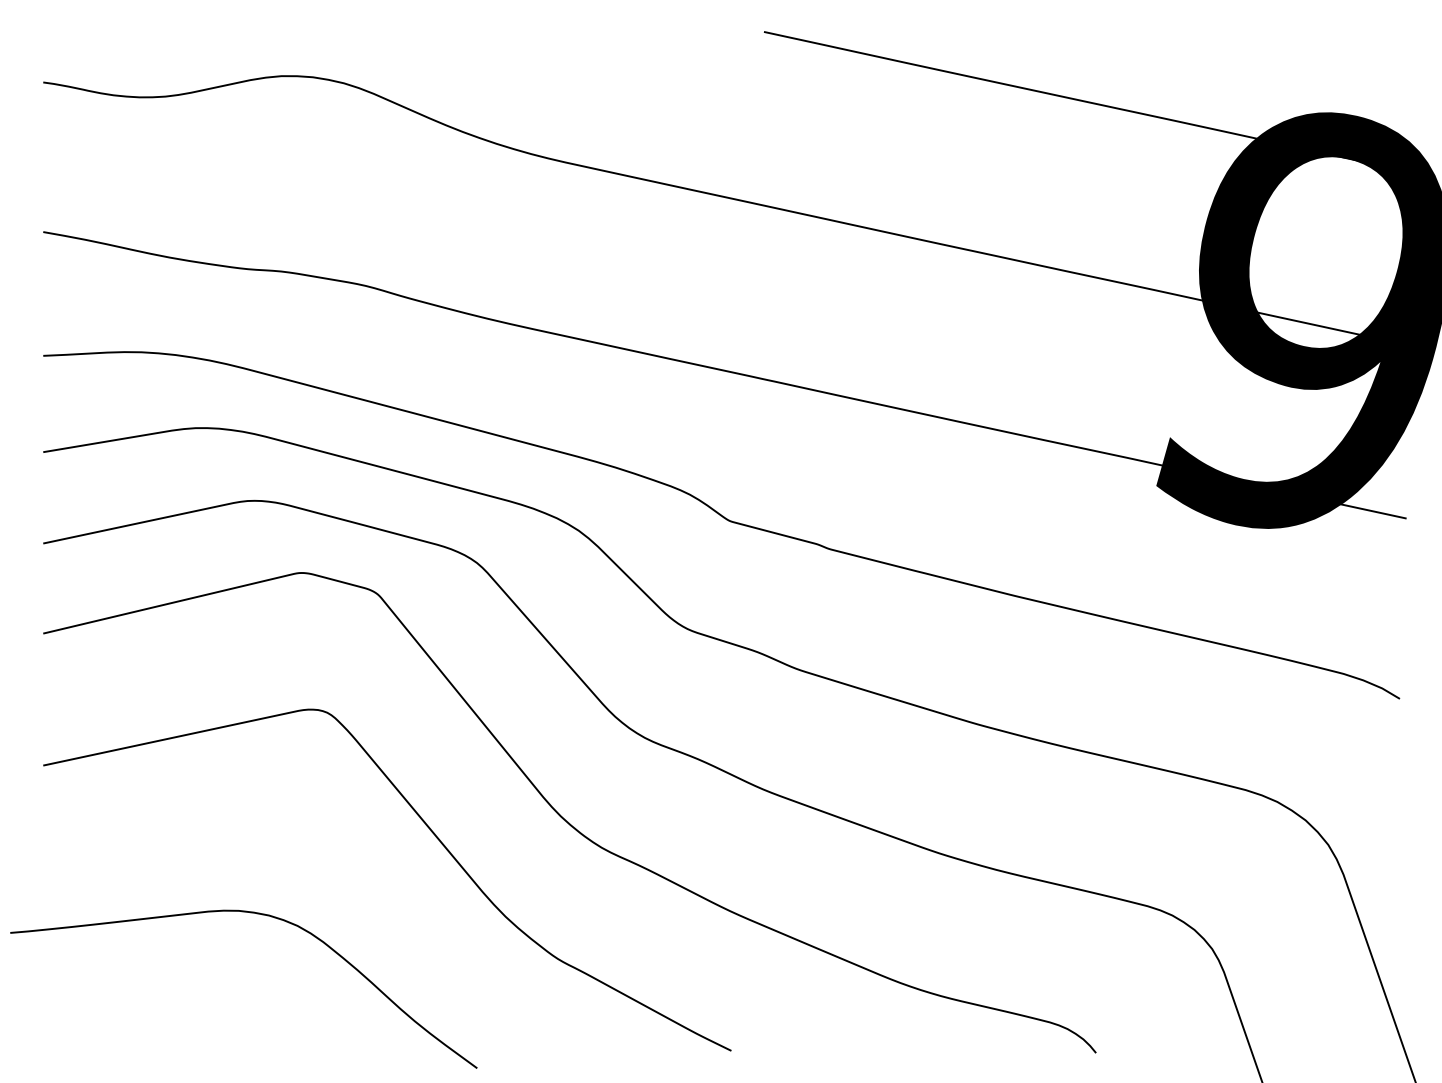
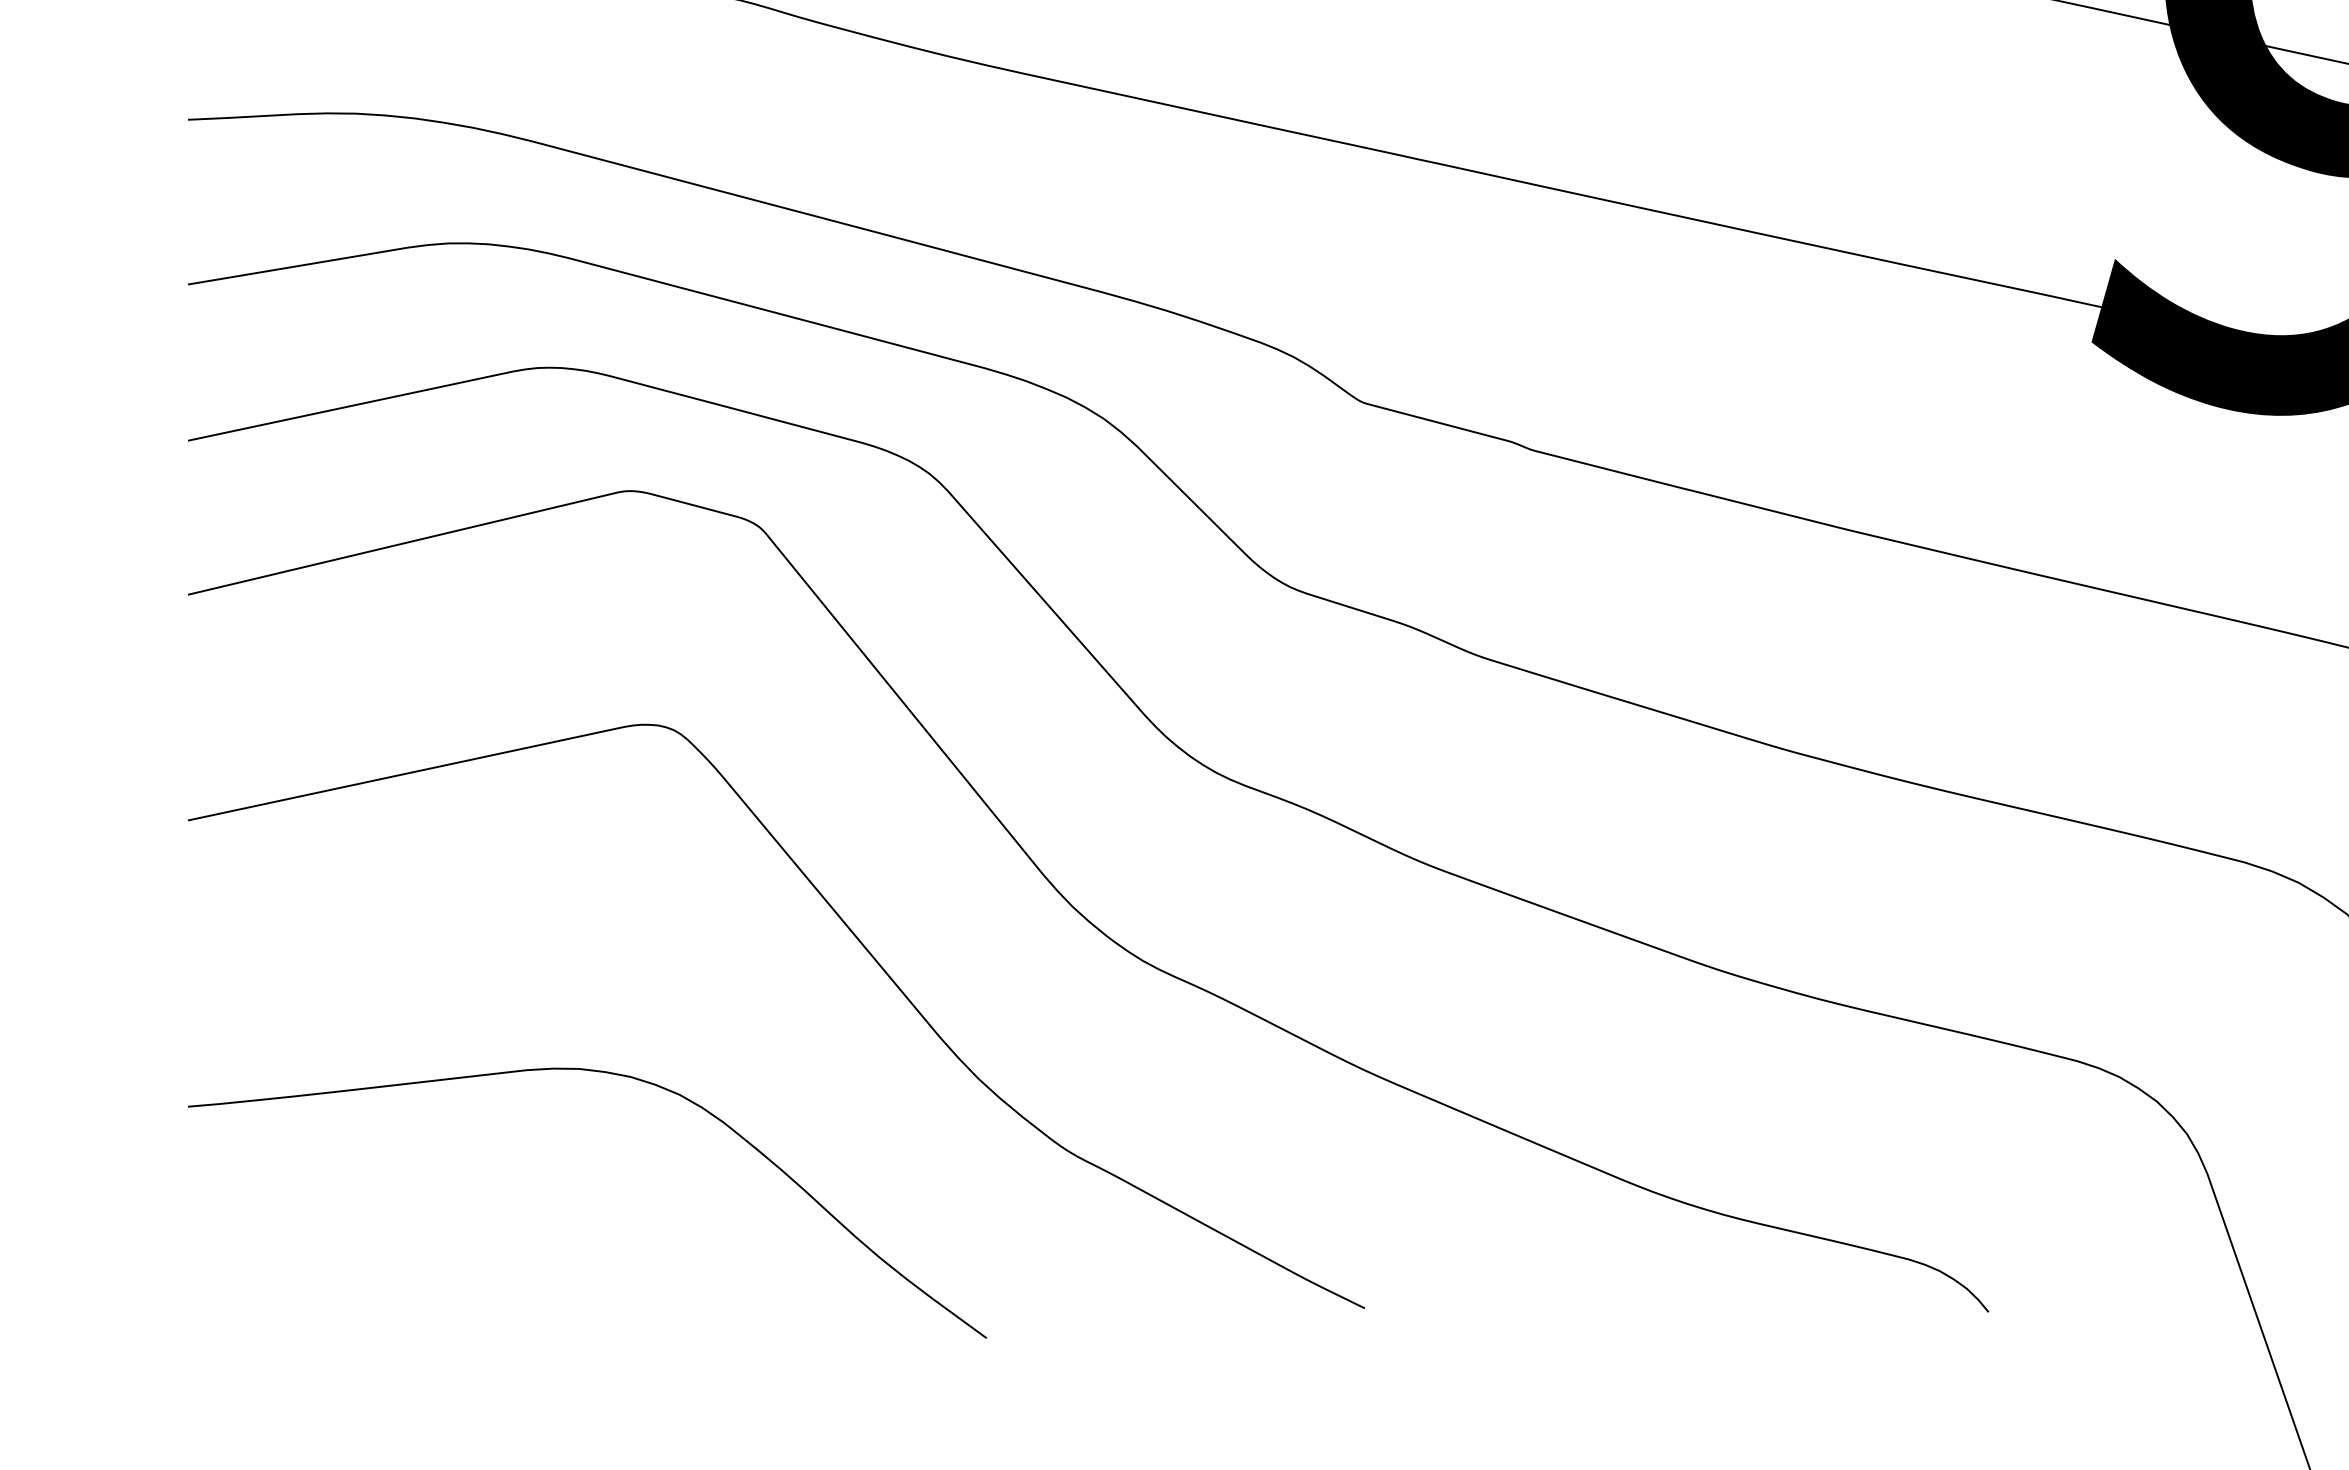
curve: (257, 914) -> (610, 1075), moved

